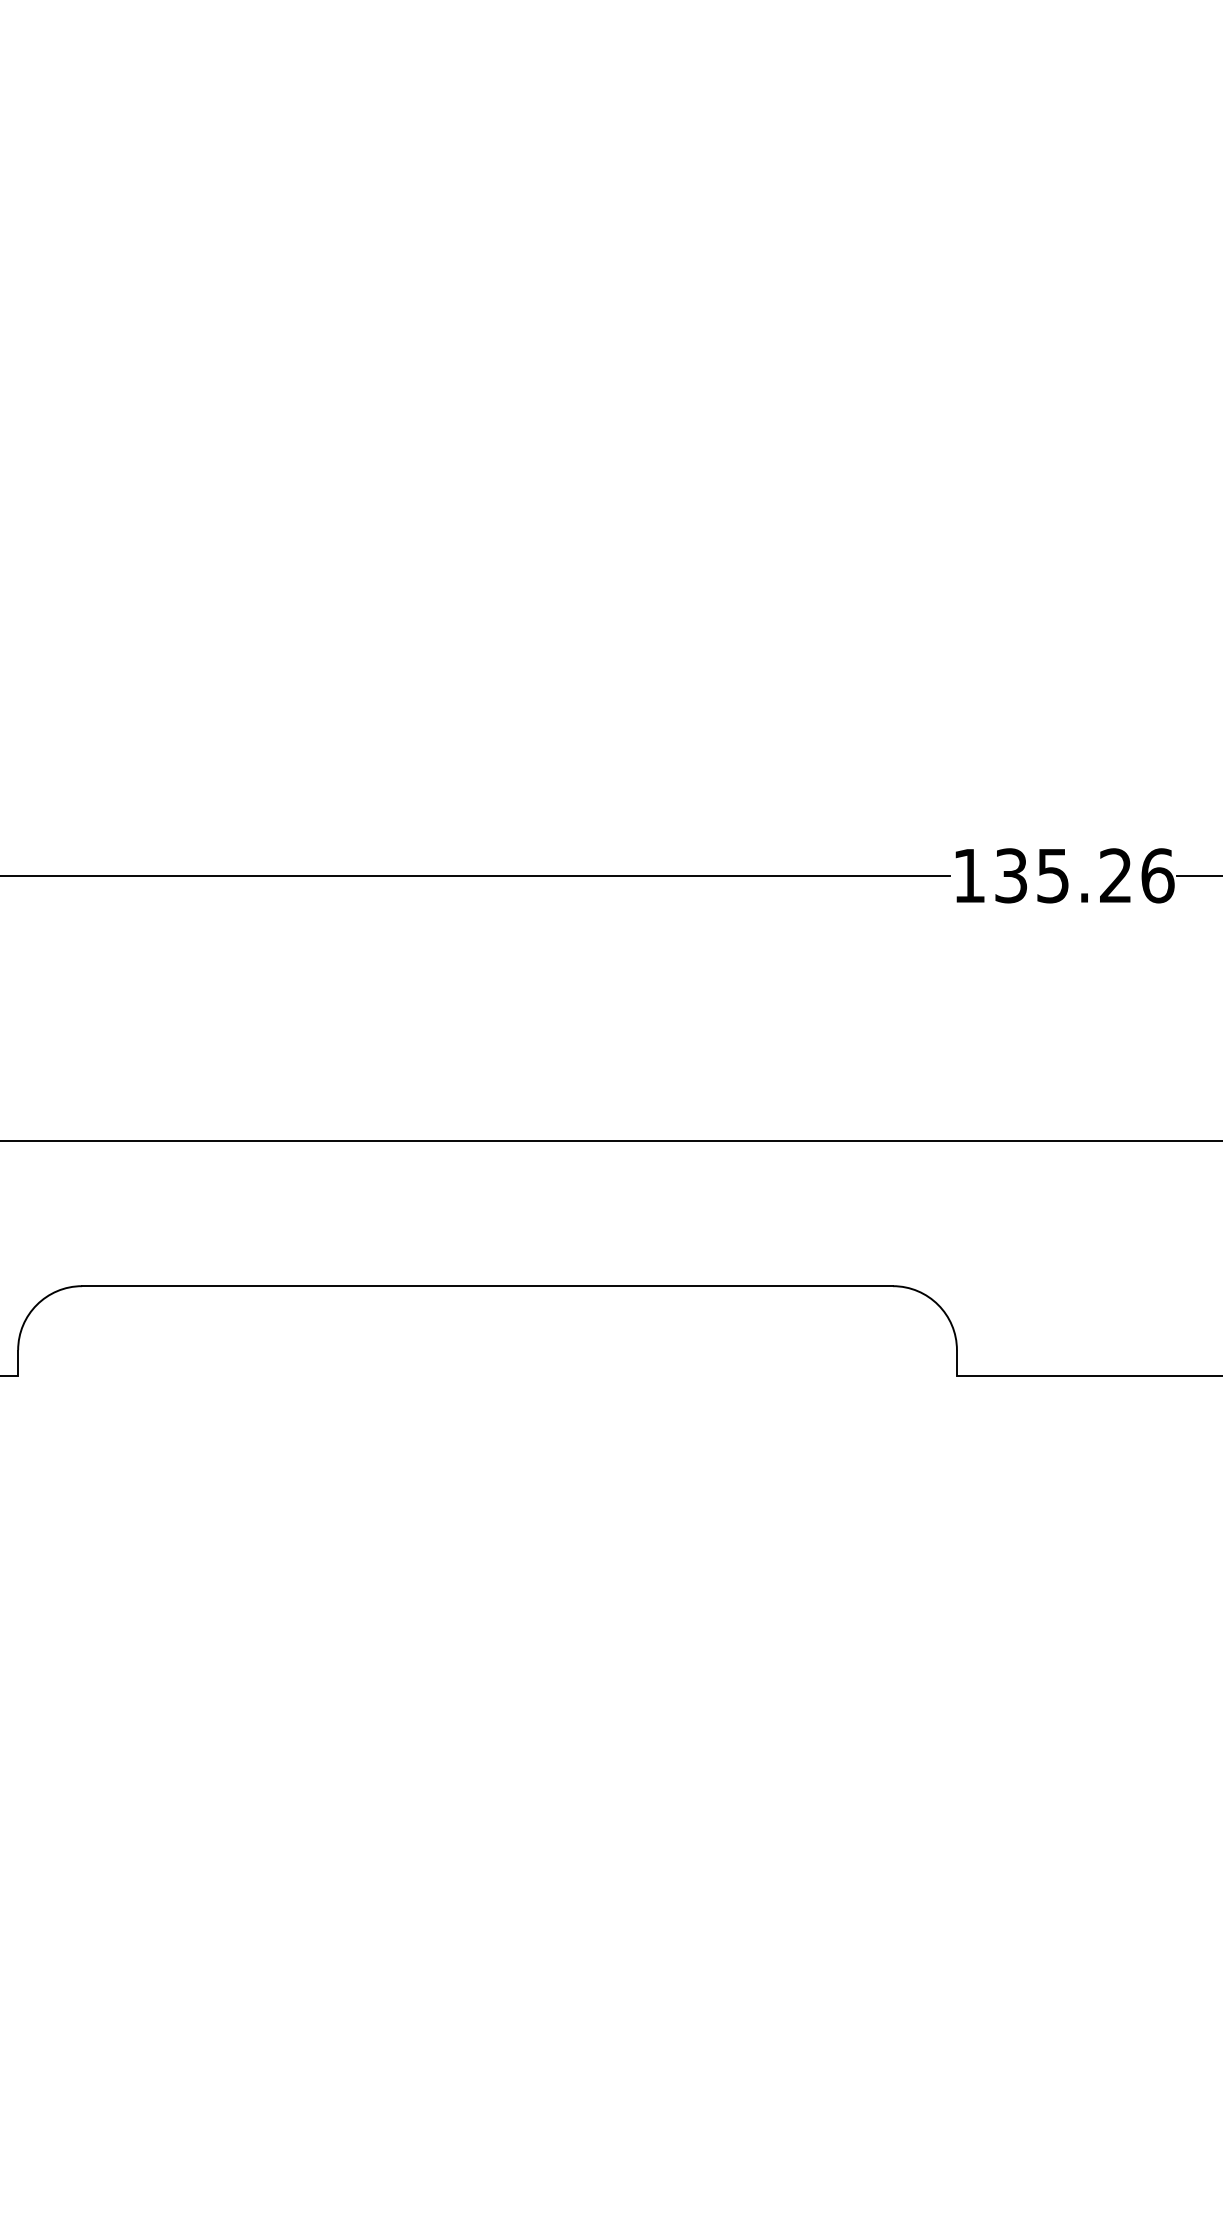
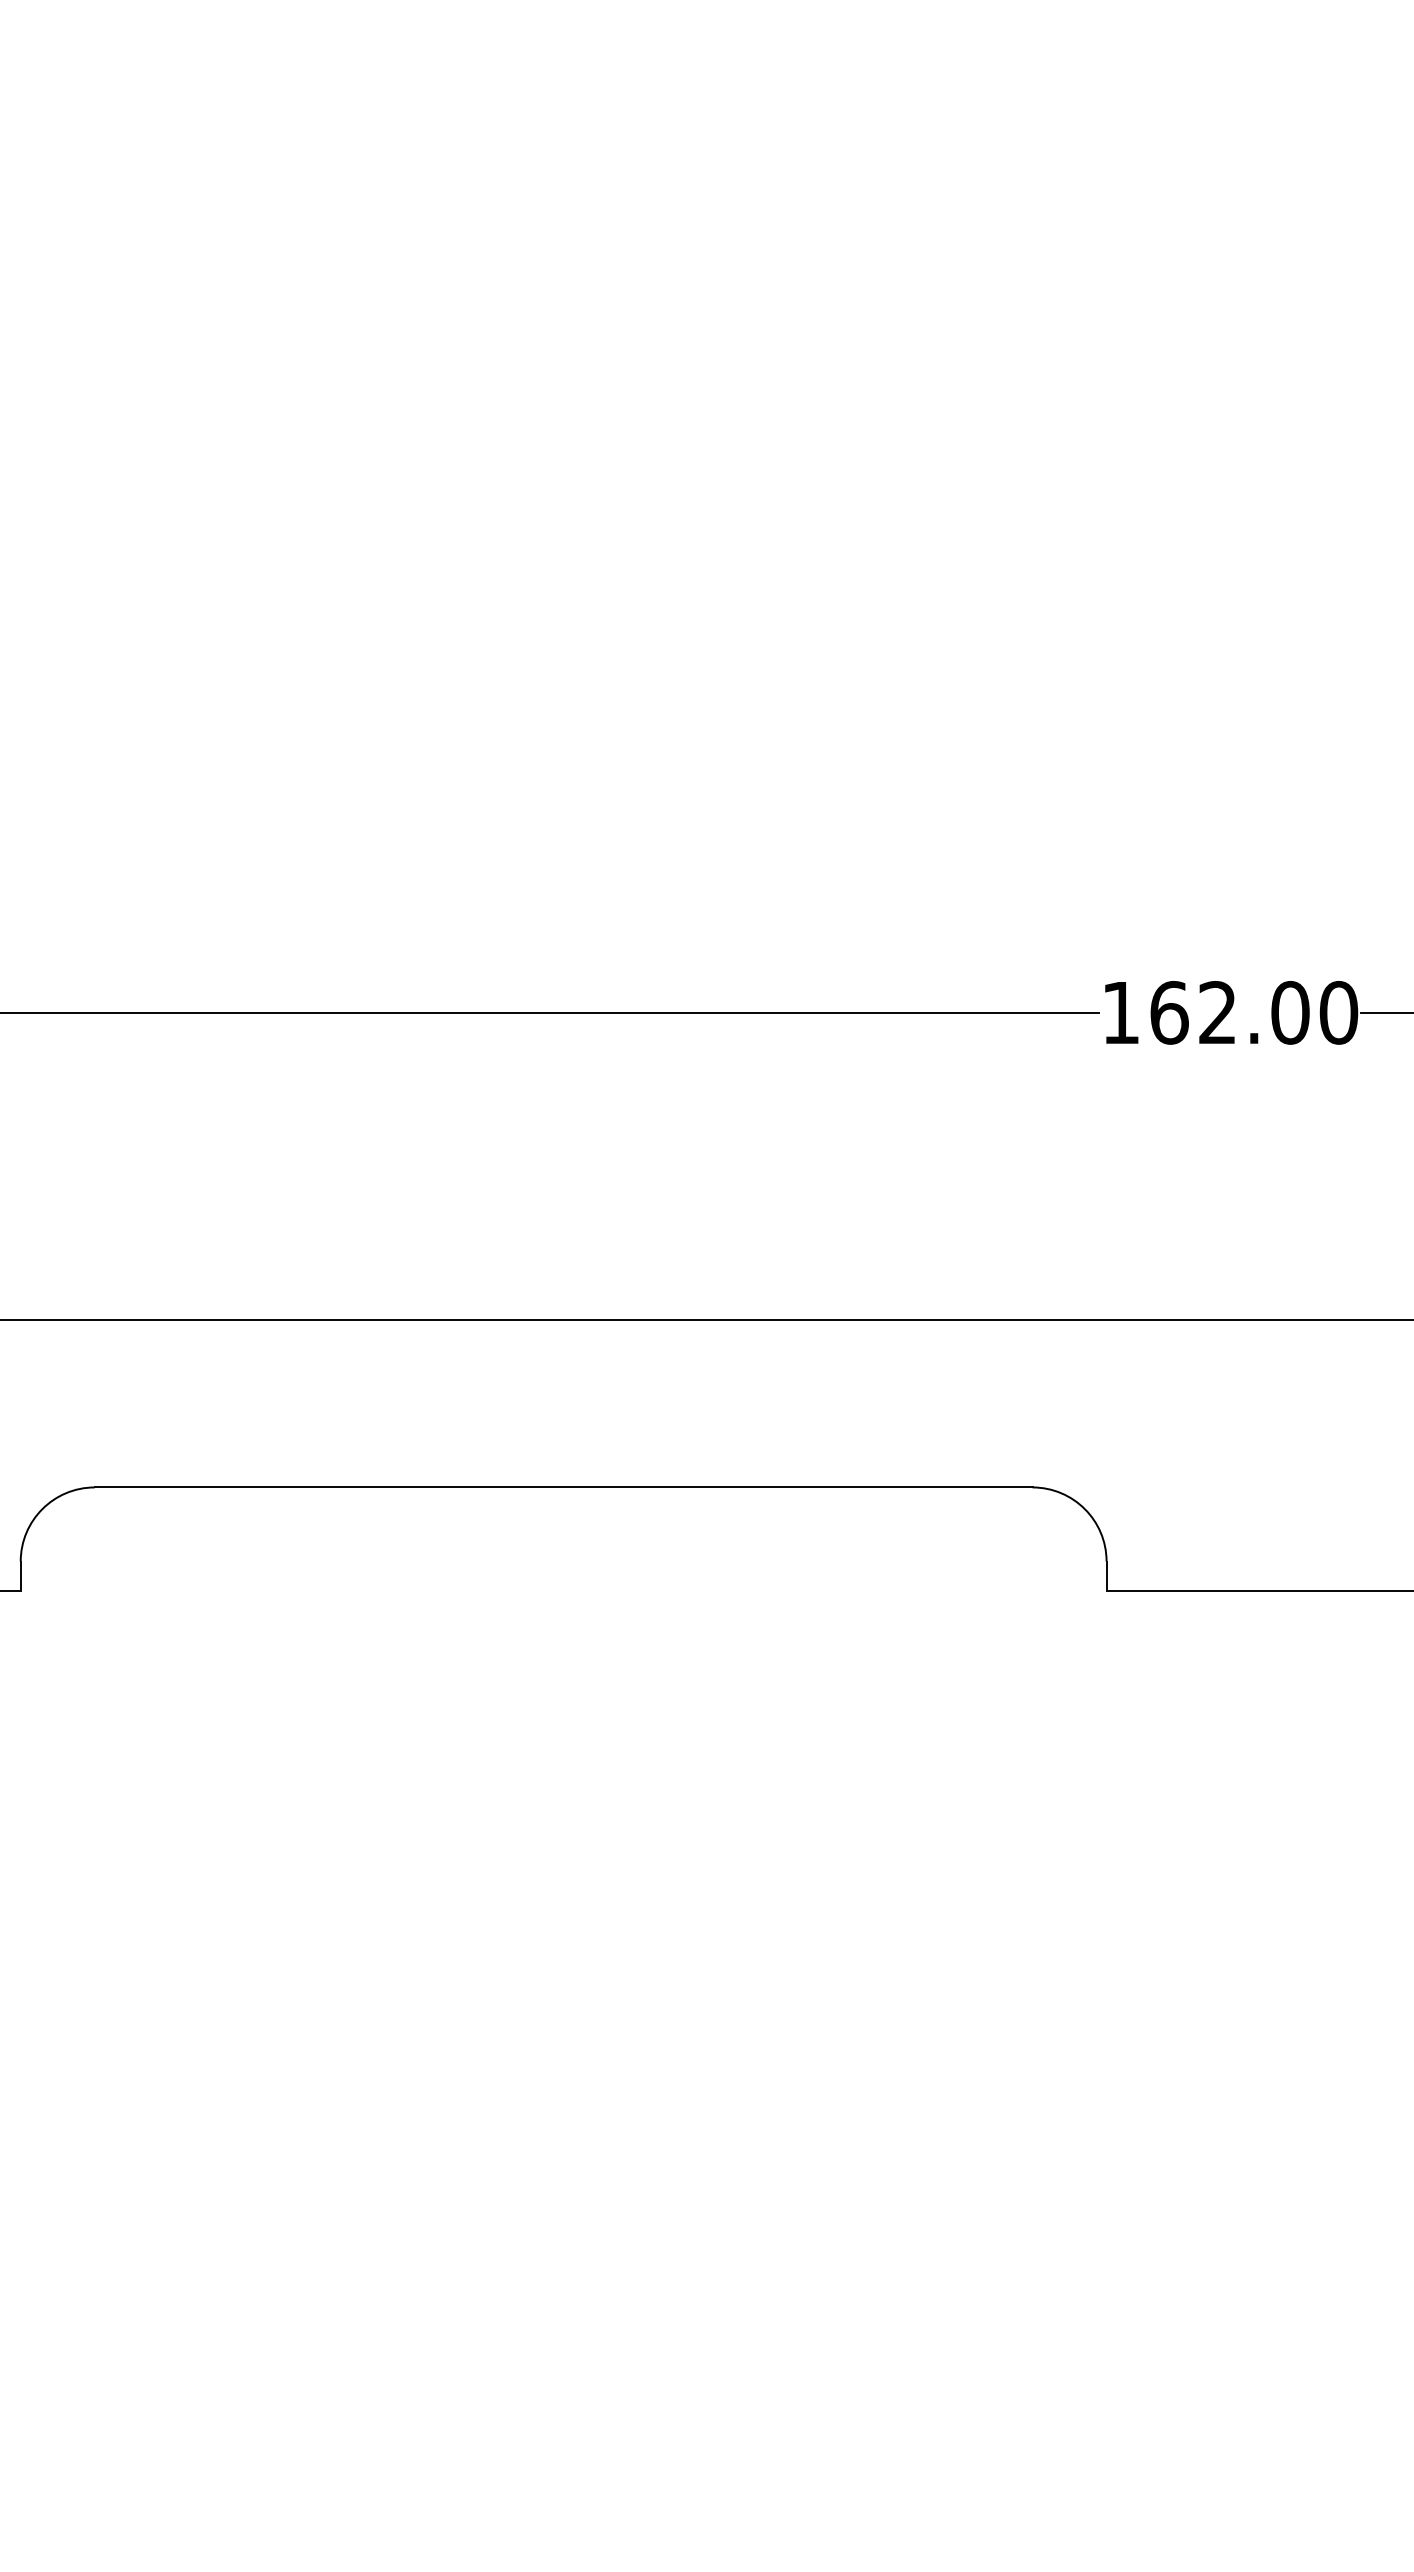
text: (1084, 875) -> (1254, 1012), 135.26 -> 162.00

